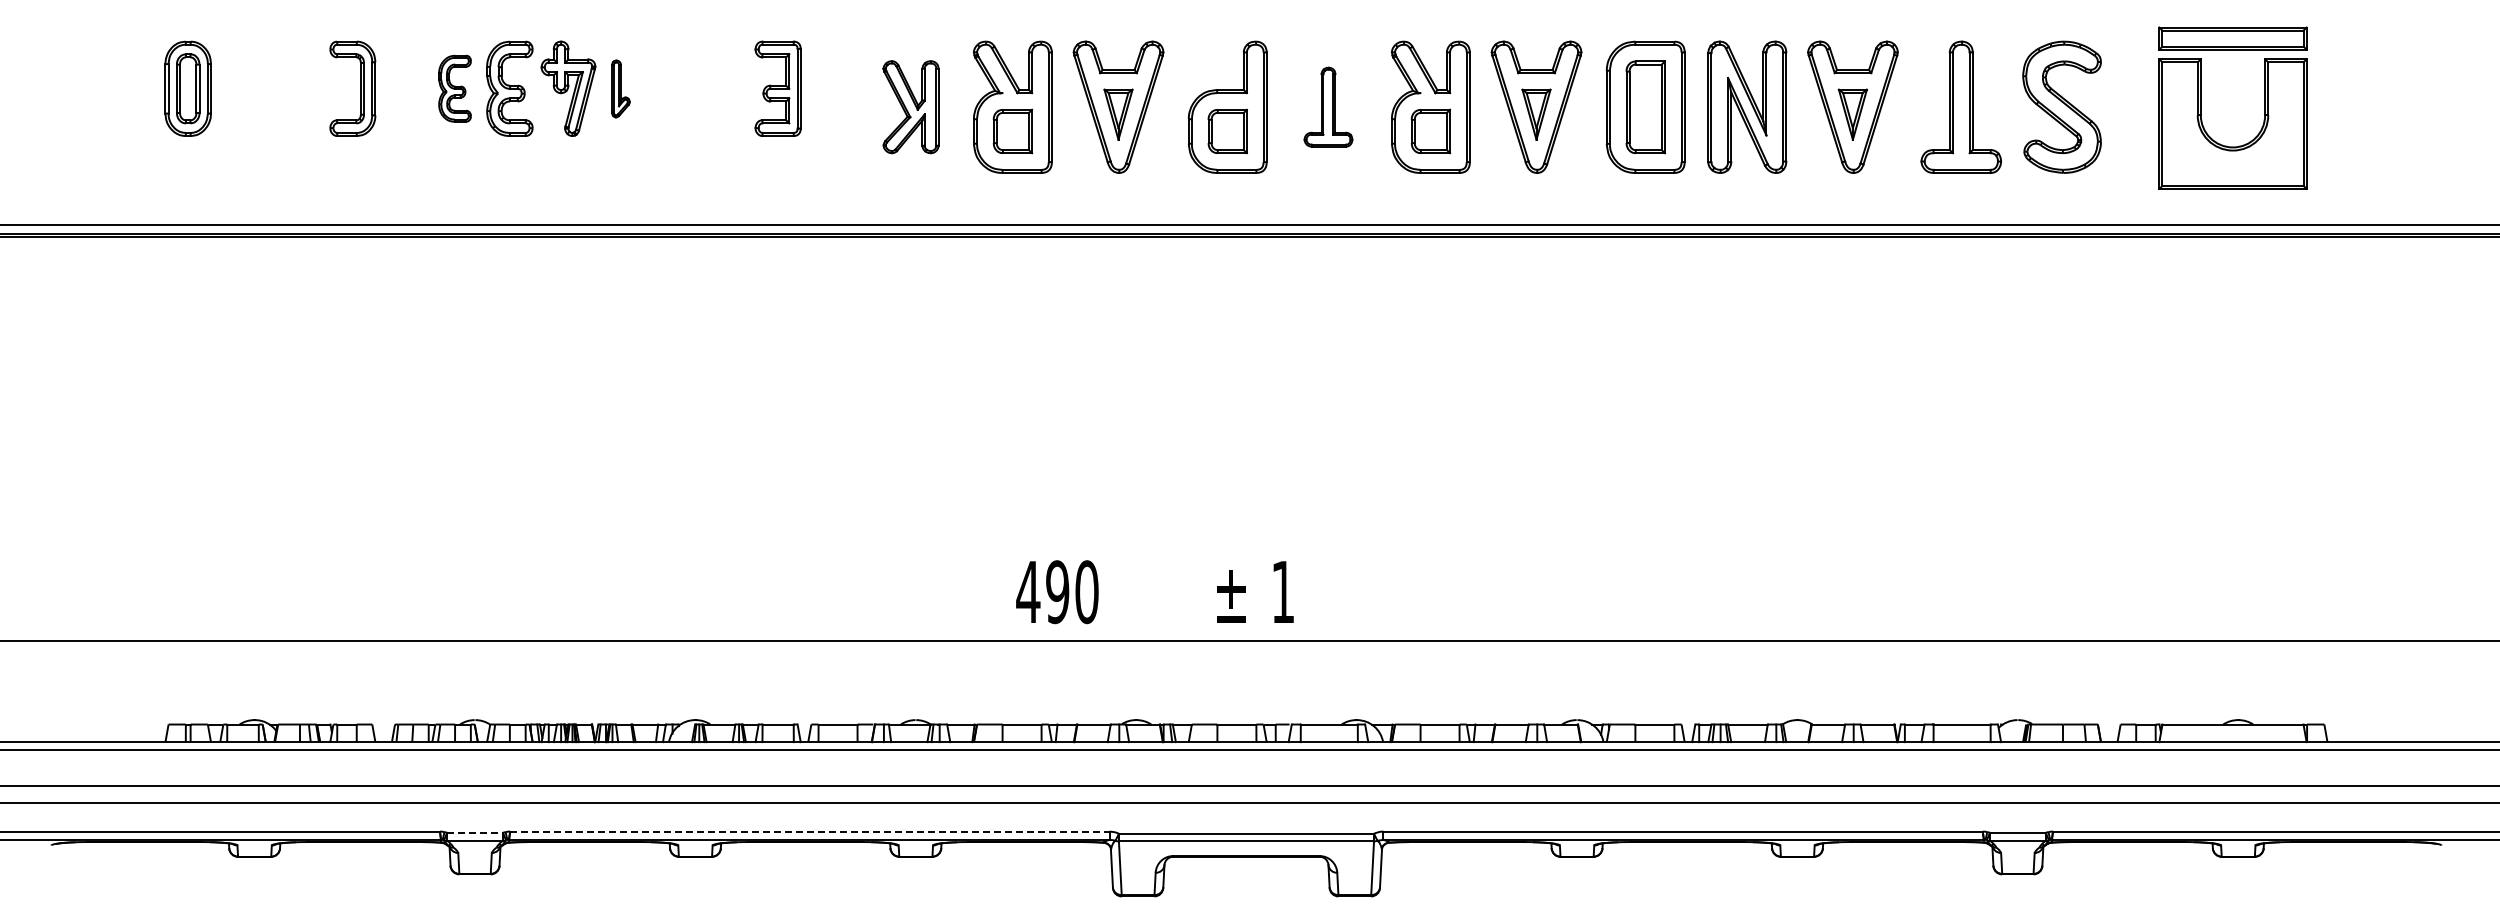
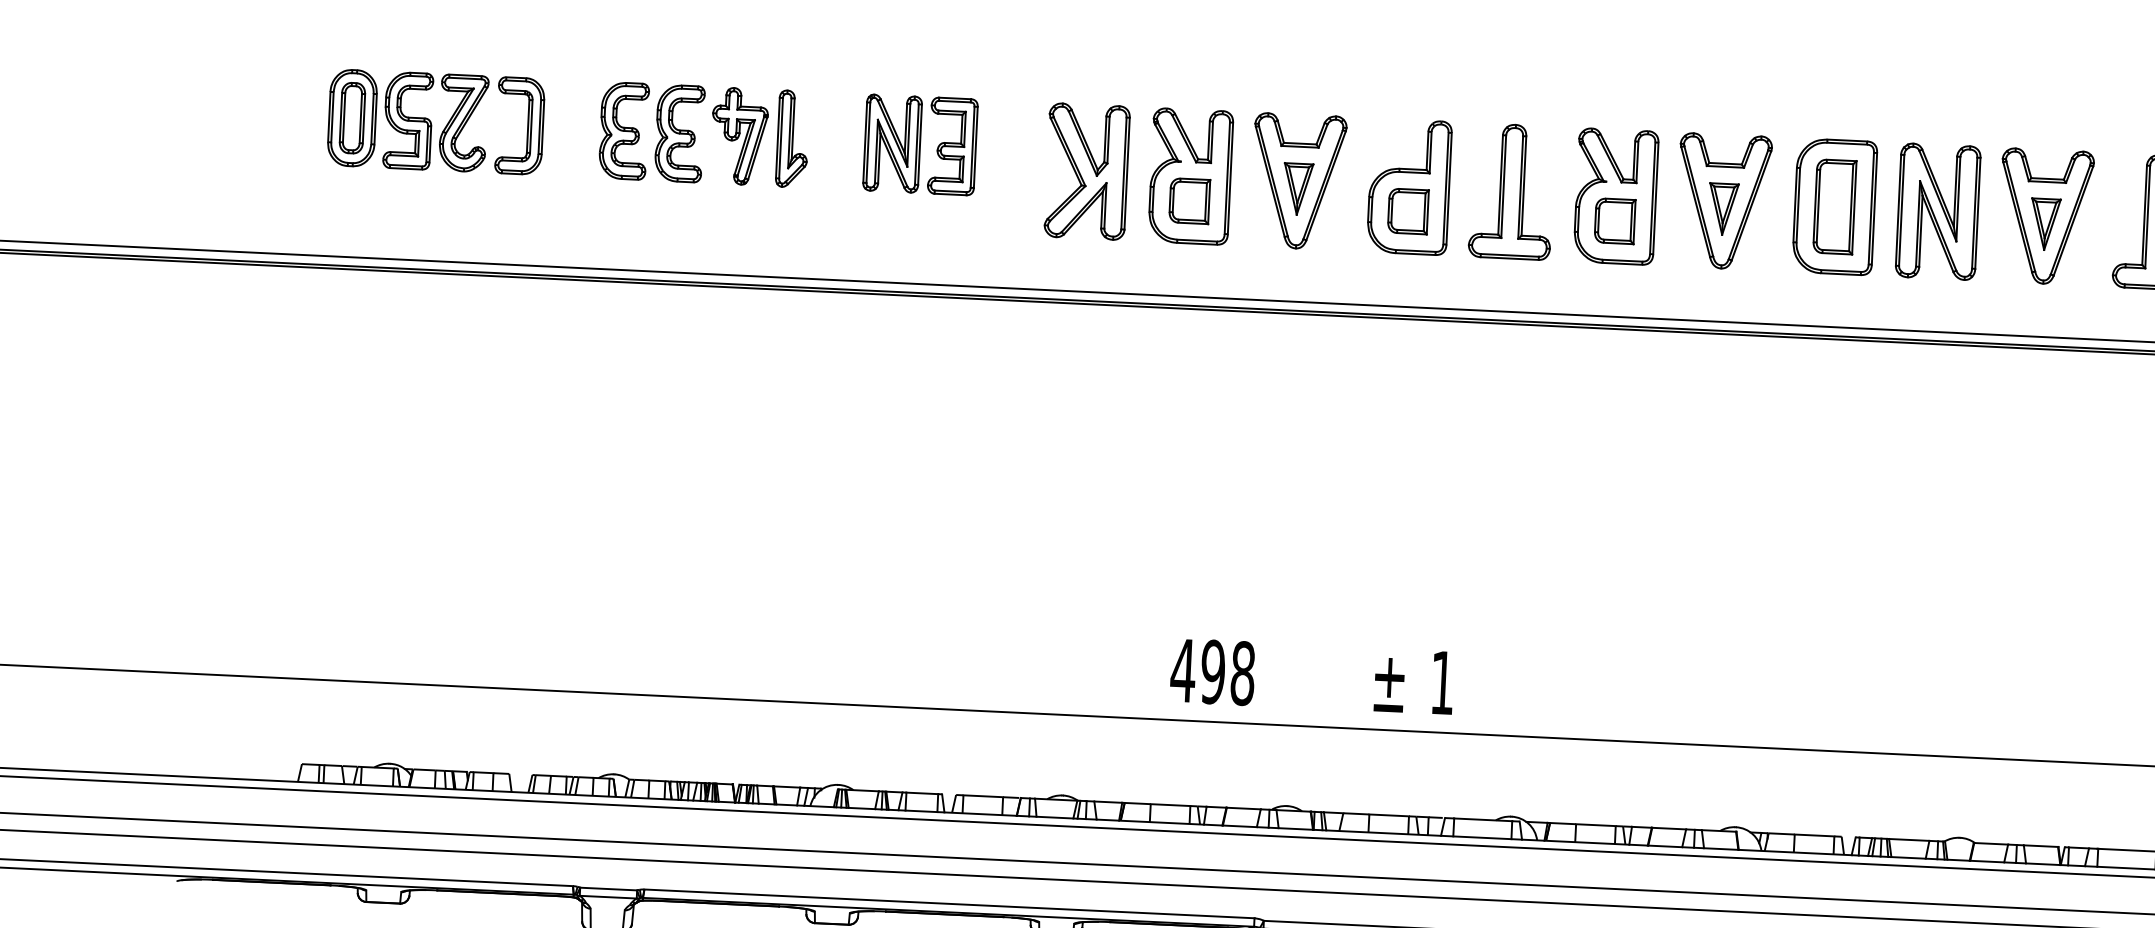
part: (270, 88) -> (436, 121), added
part: (454, 88) -> (623, 130), size x1.43
part: (620, 88) -> (792, 138), size x1.67
part: (718, 88) -> (892, 143), added
part: (910, 106) -> (1086, 170), size x1.43
part: (1328, 106) -> (1512, 190), size x1.67
text: (1086, 591) -> (1242, 672), 490 -> 498
line: (809, 831) -> (949, 903), dashed -> solid
line: (475, 832) -> (609, 888), dashed -> solid

